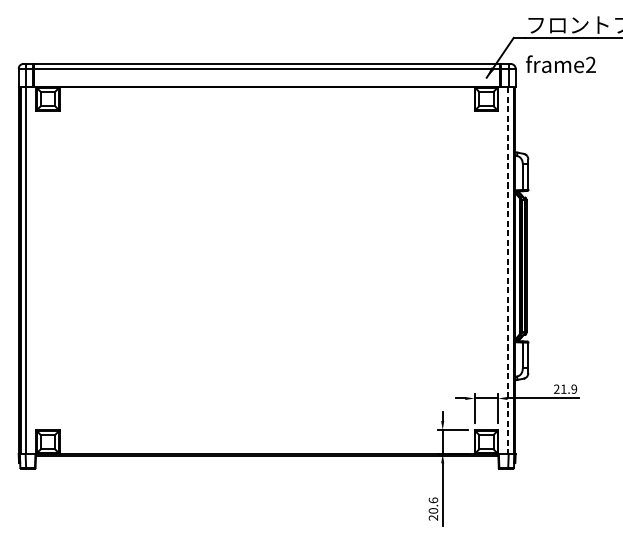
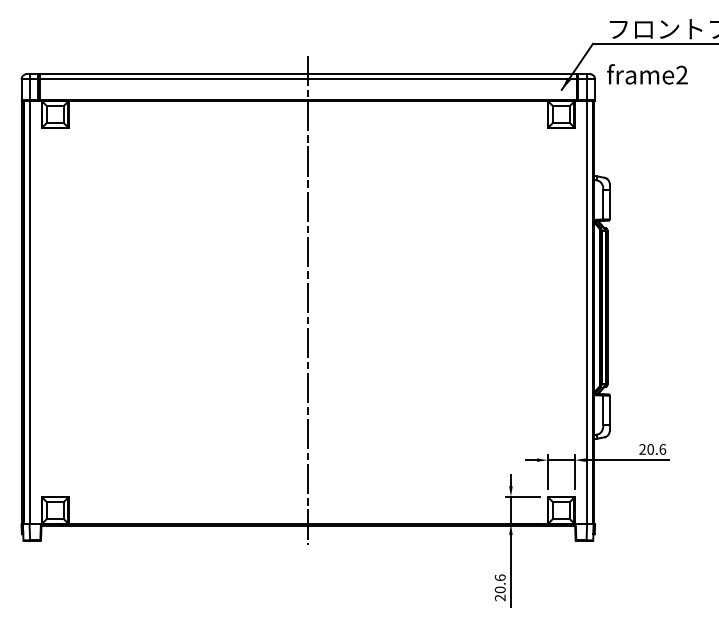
line: (267, 259) -> (308, 299), added
line: (508, 270) -> (586, 312), dashed -> solid
text: (568, 389) -> (656, 449), 21.9 -> 20.6

